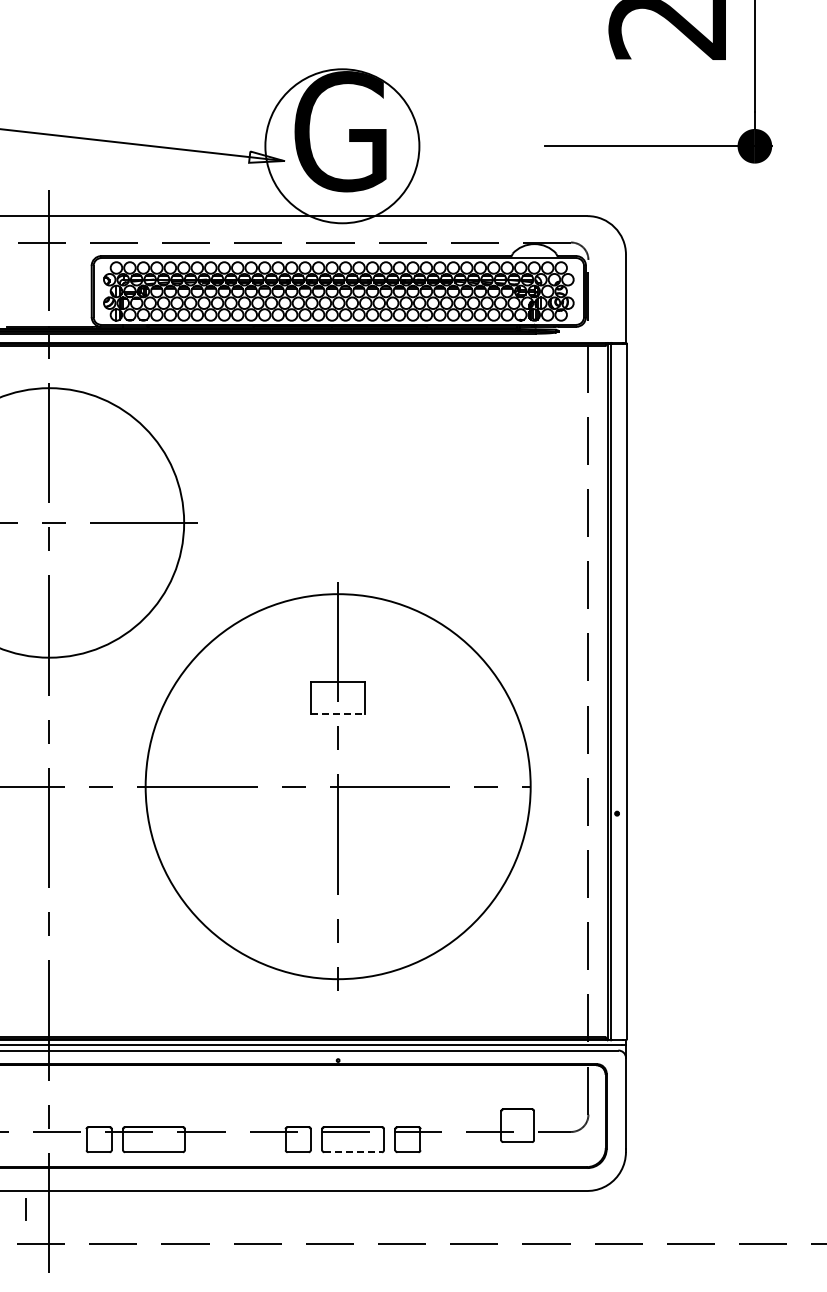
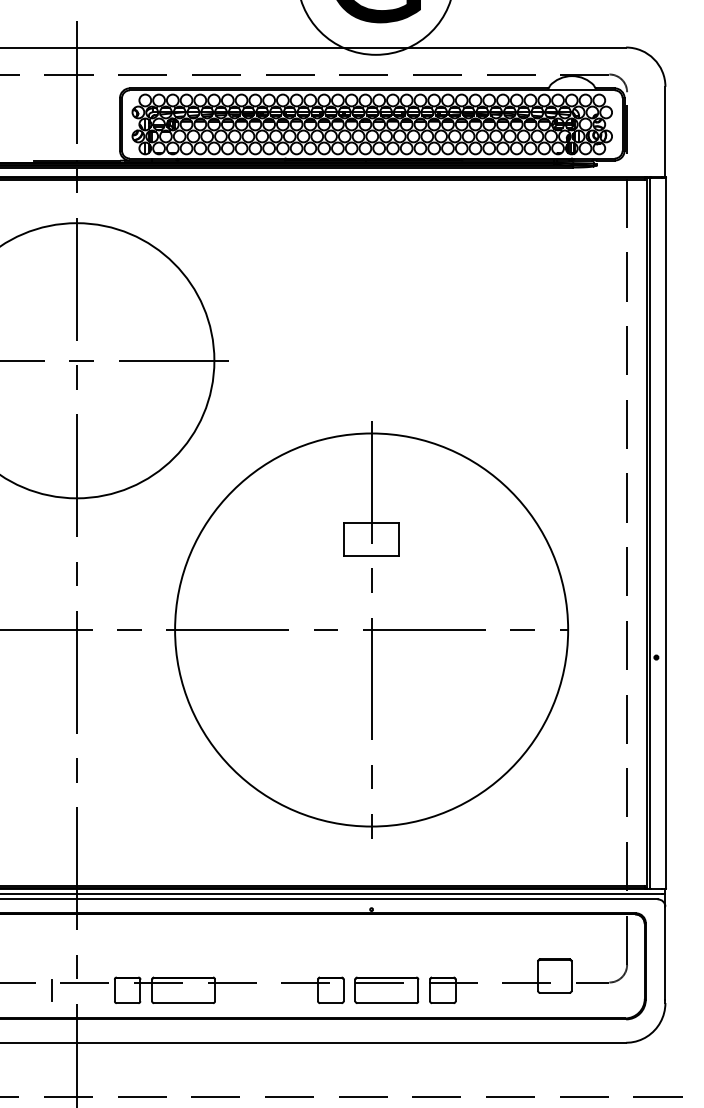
line: (338, 714) -> (371, 556), dashed -> solid
line: (353, 1152) -> (387, 1003), dashed -> solid
line: (25, 1209) -> (51, 990), moved

